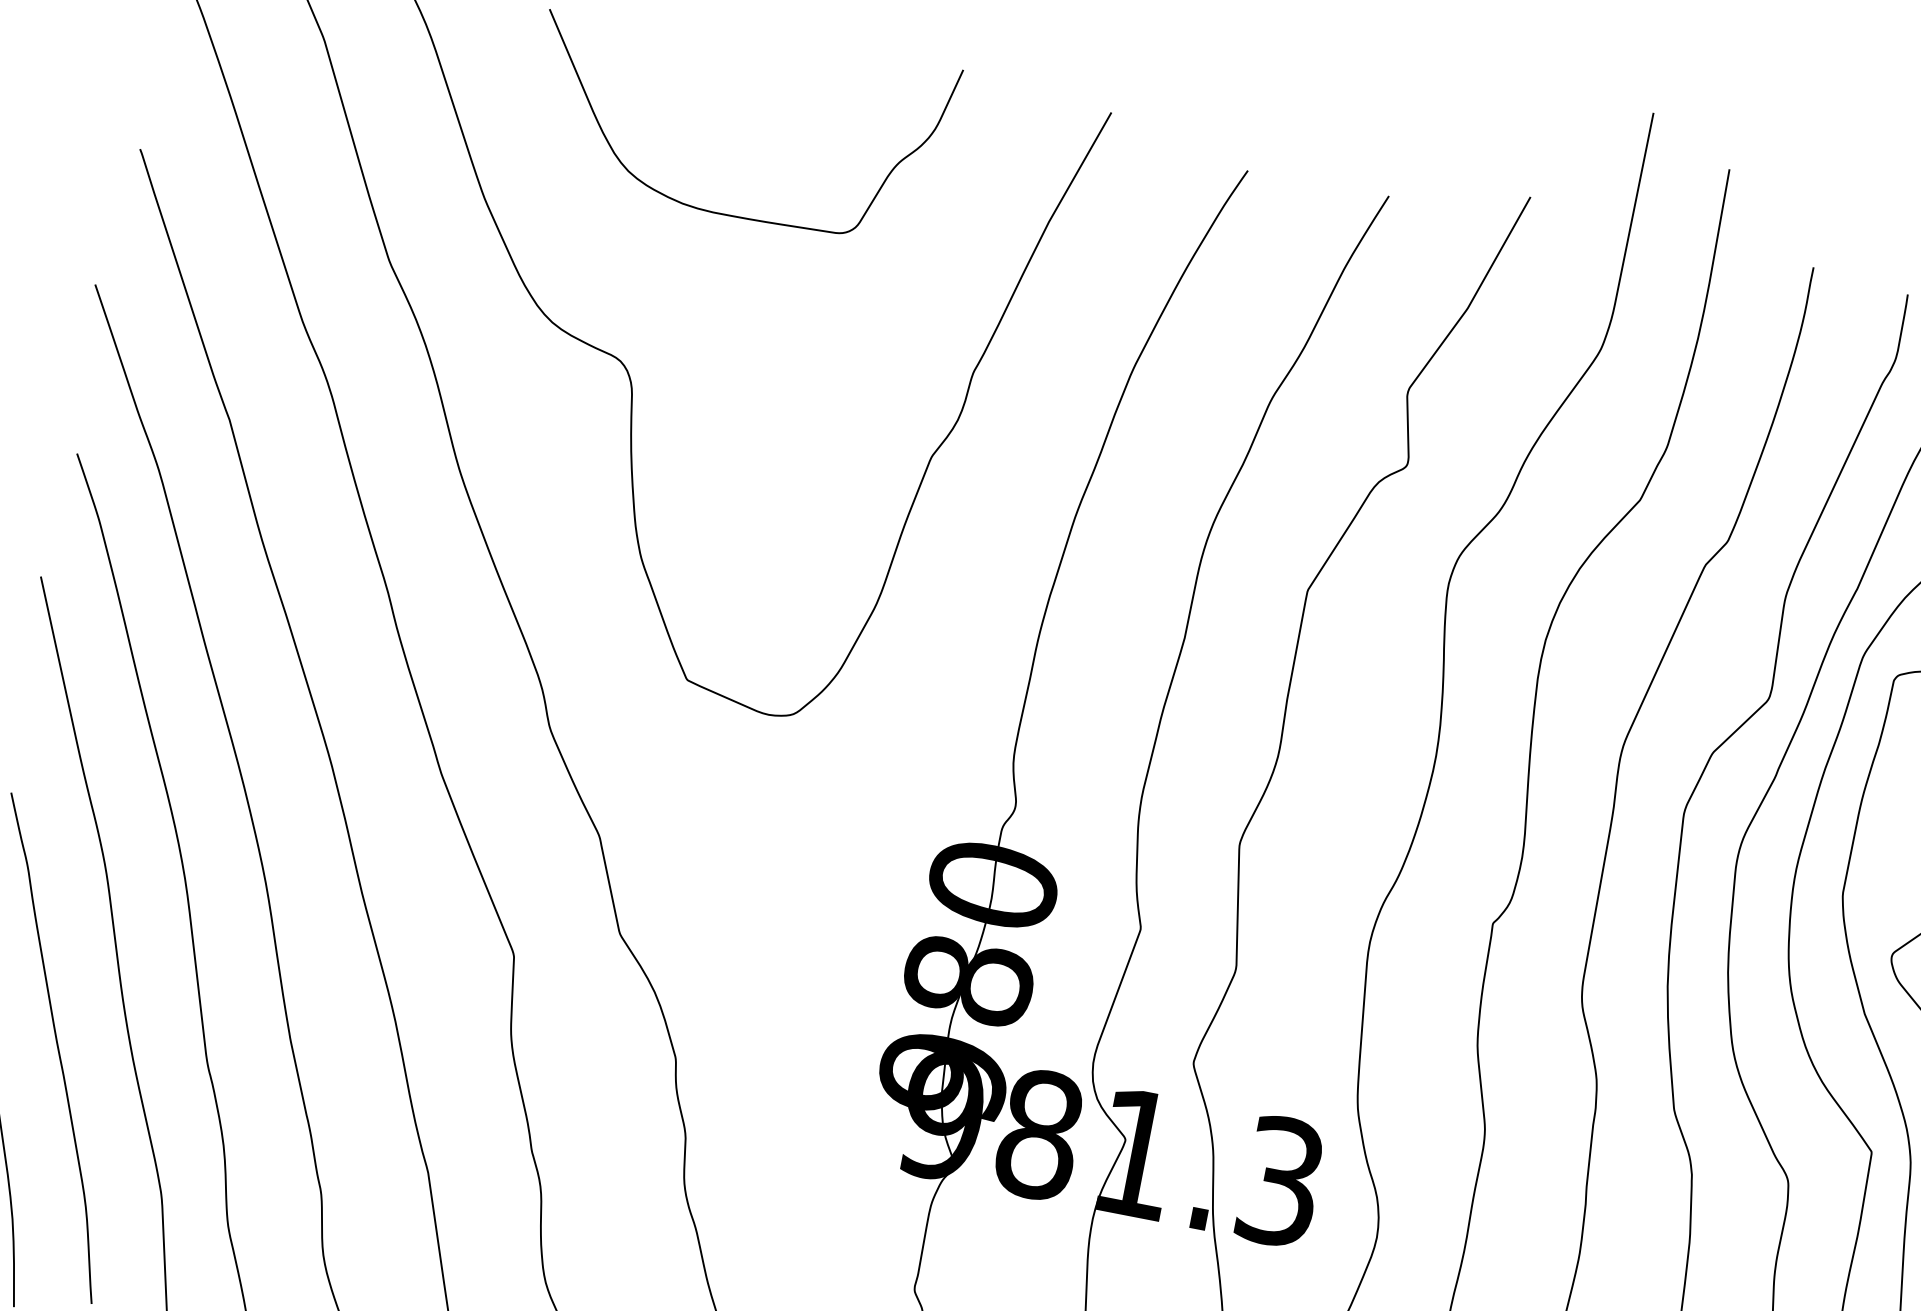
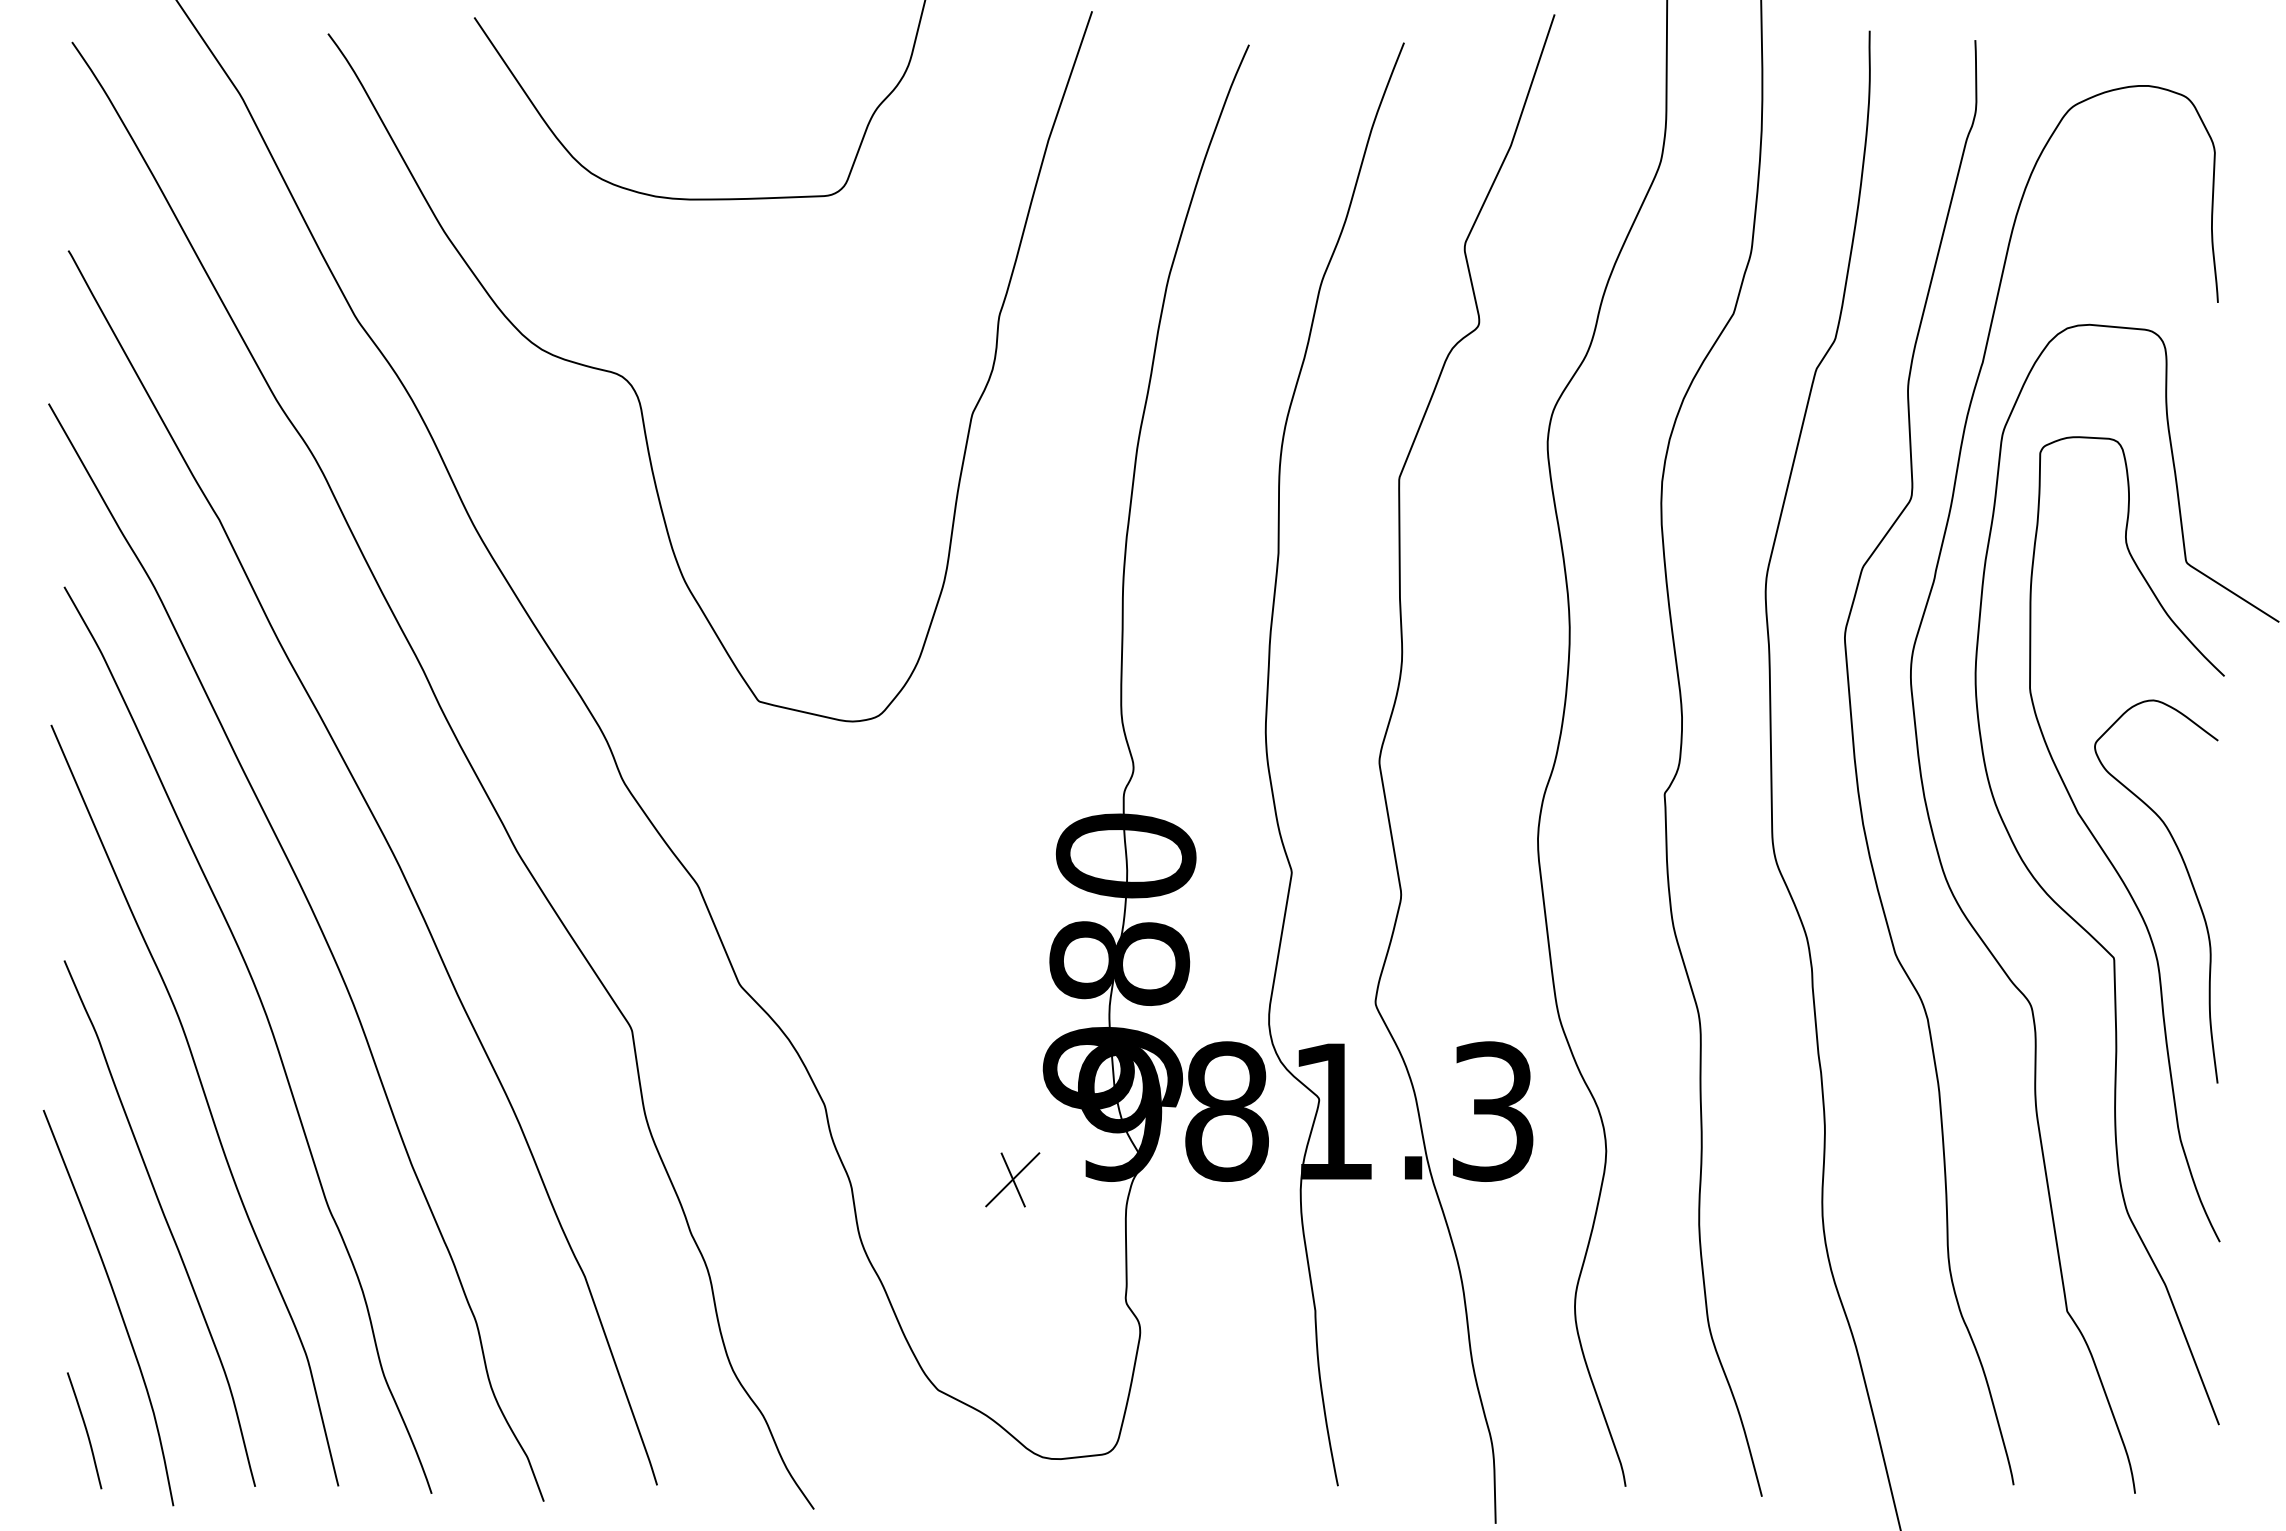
part: (833, 1158) -> (1012, 1179), added

